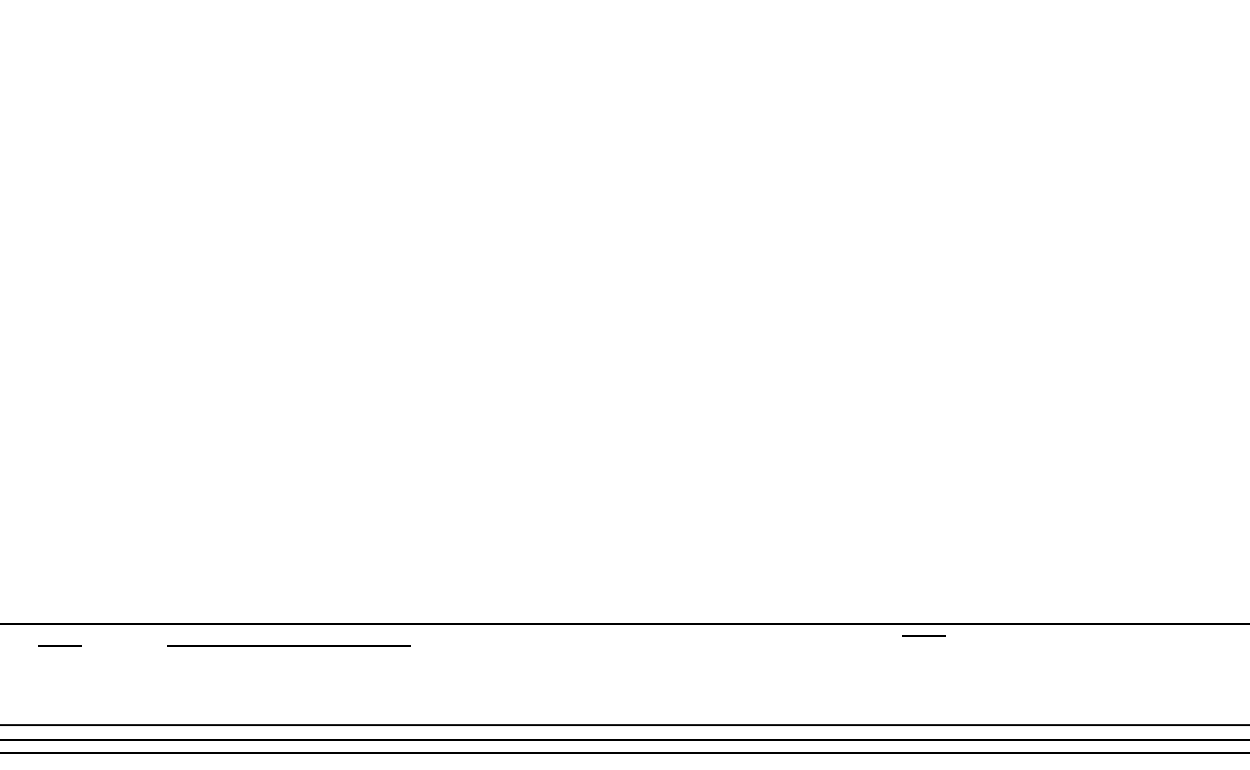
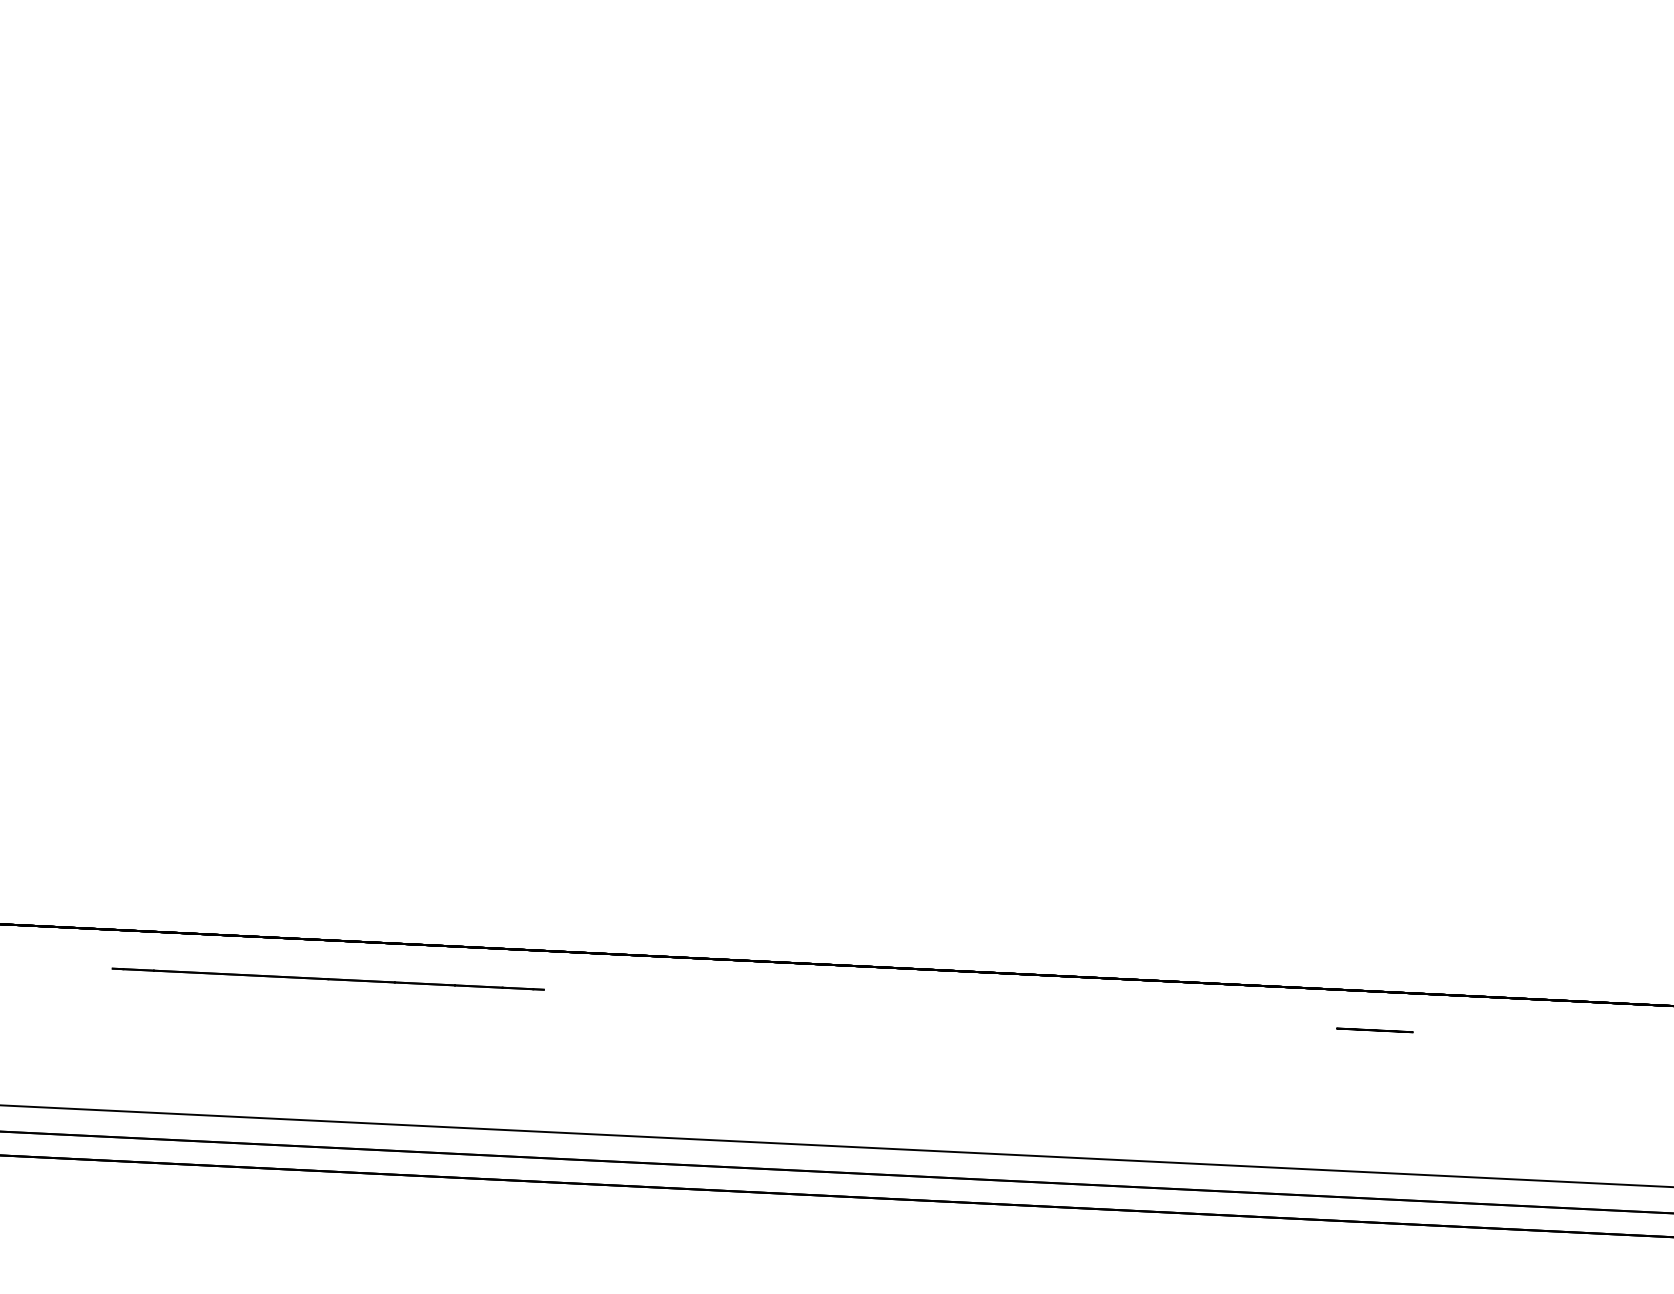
line: (923, 635) -> (1373, 1030), moved

